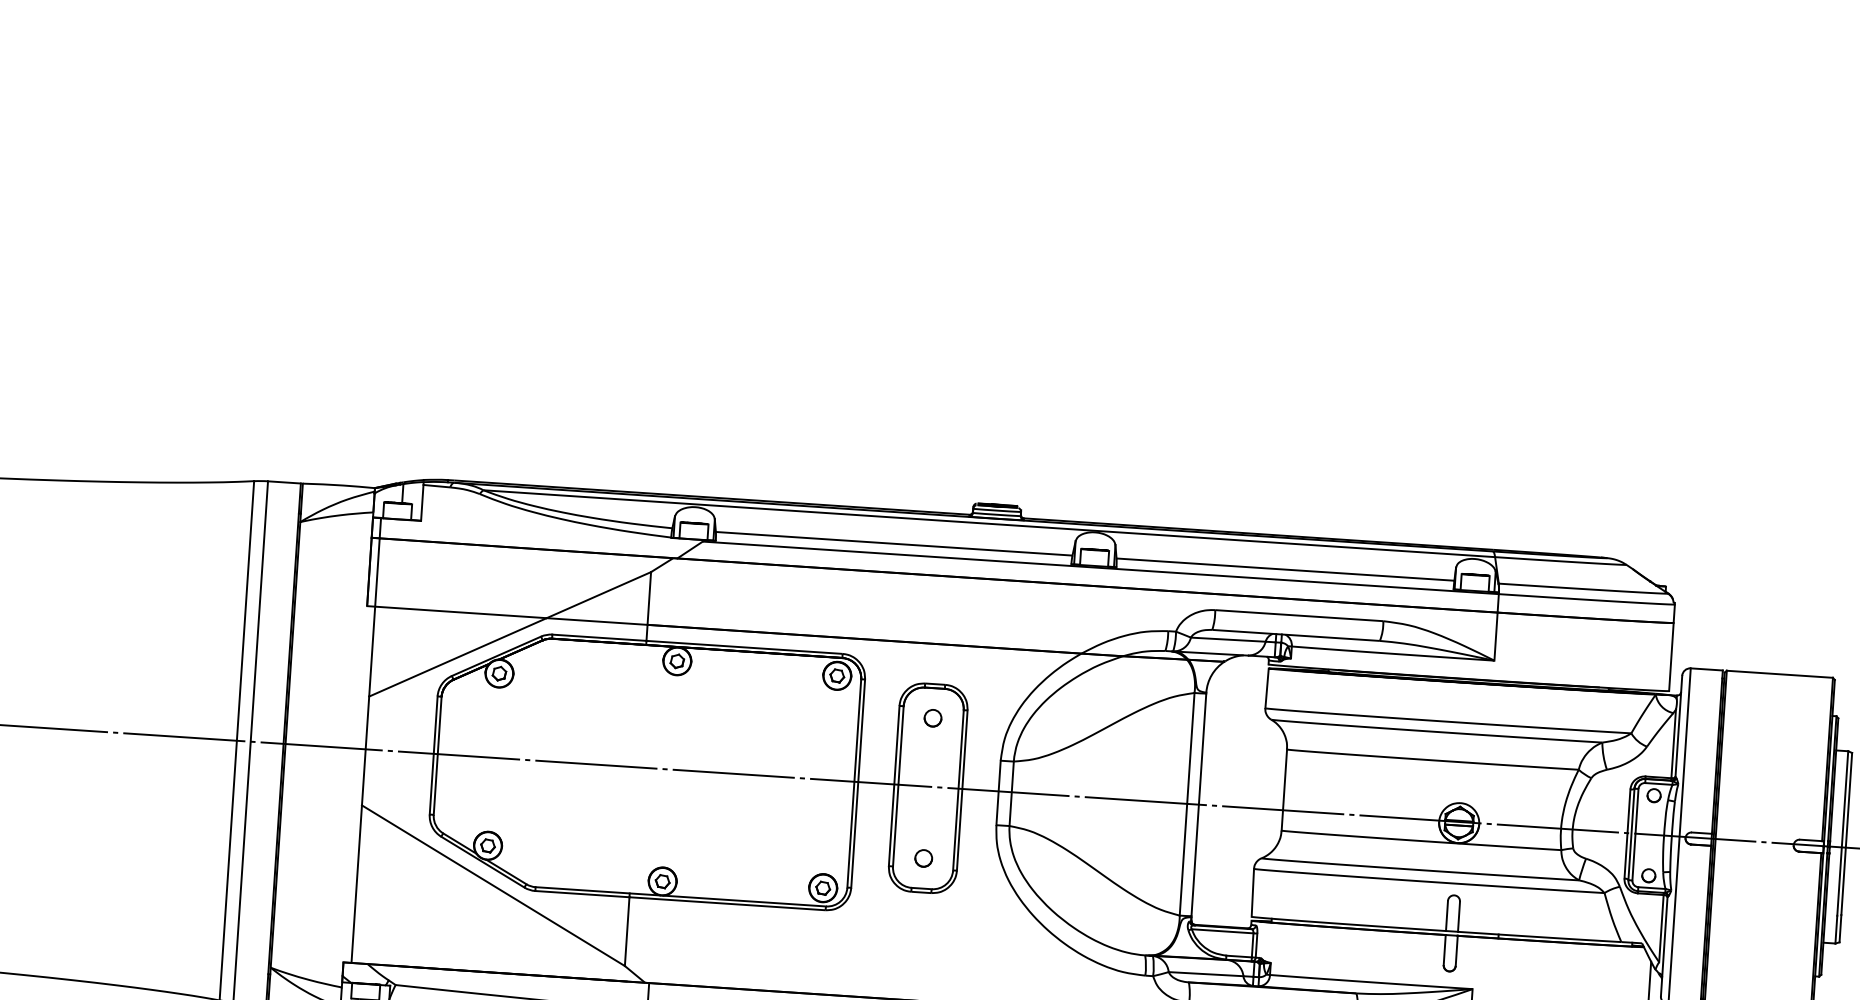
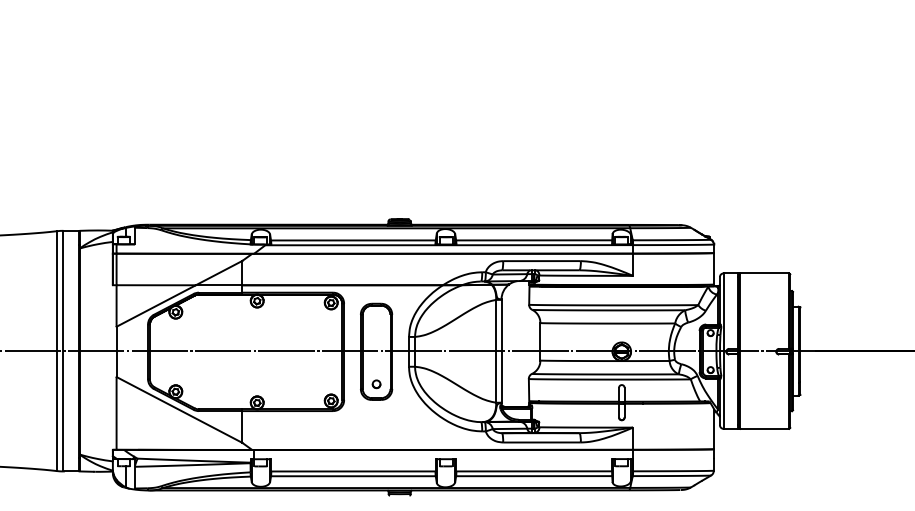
part: (932, 718) -> (376, 319), removed

